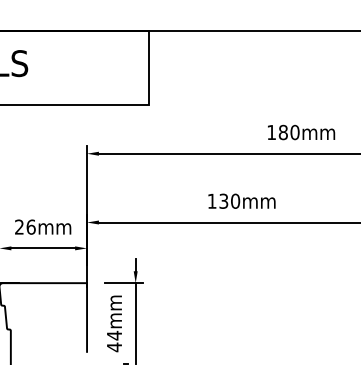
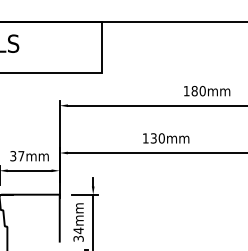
text: (25, 227) -> (17, 156), 26mm -> 37mm
text: (114, 346) -> (78, 238), 44mm -> 34mm

